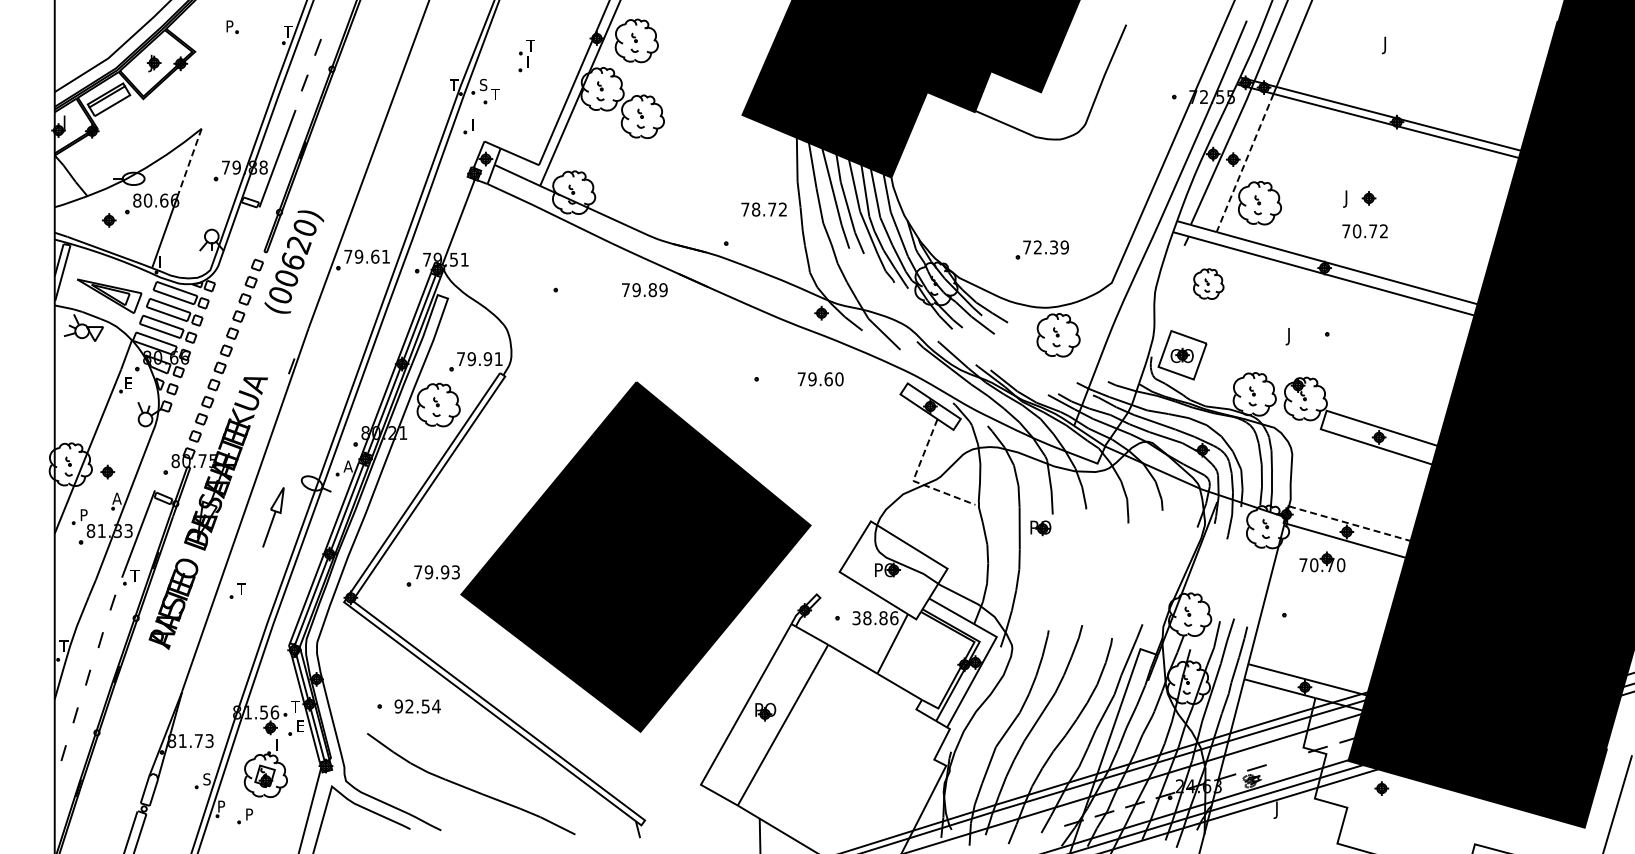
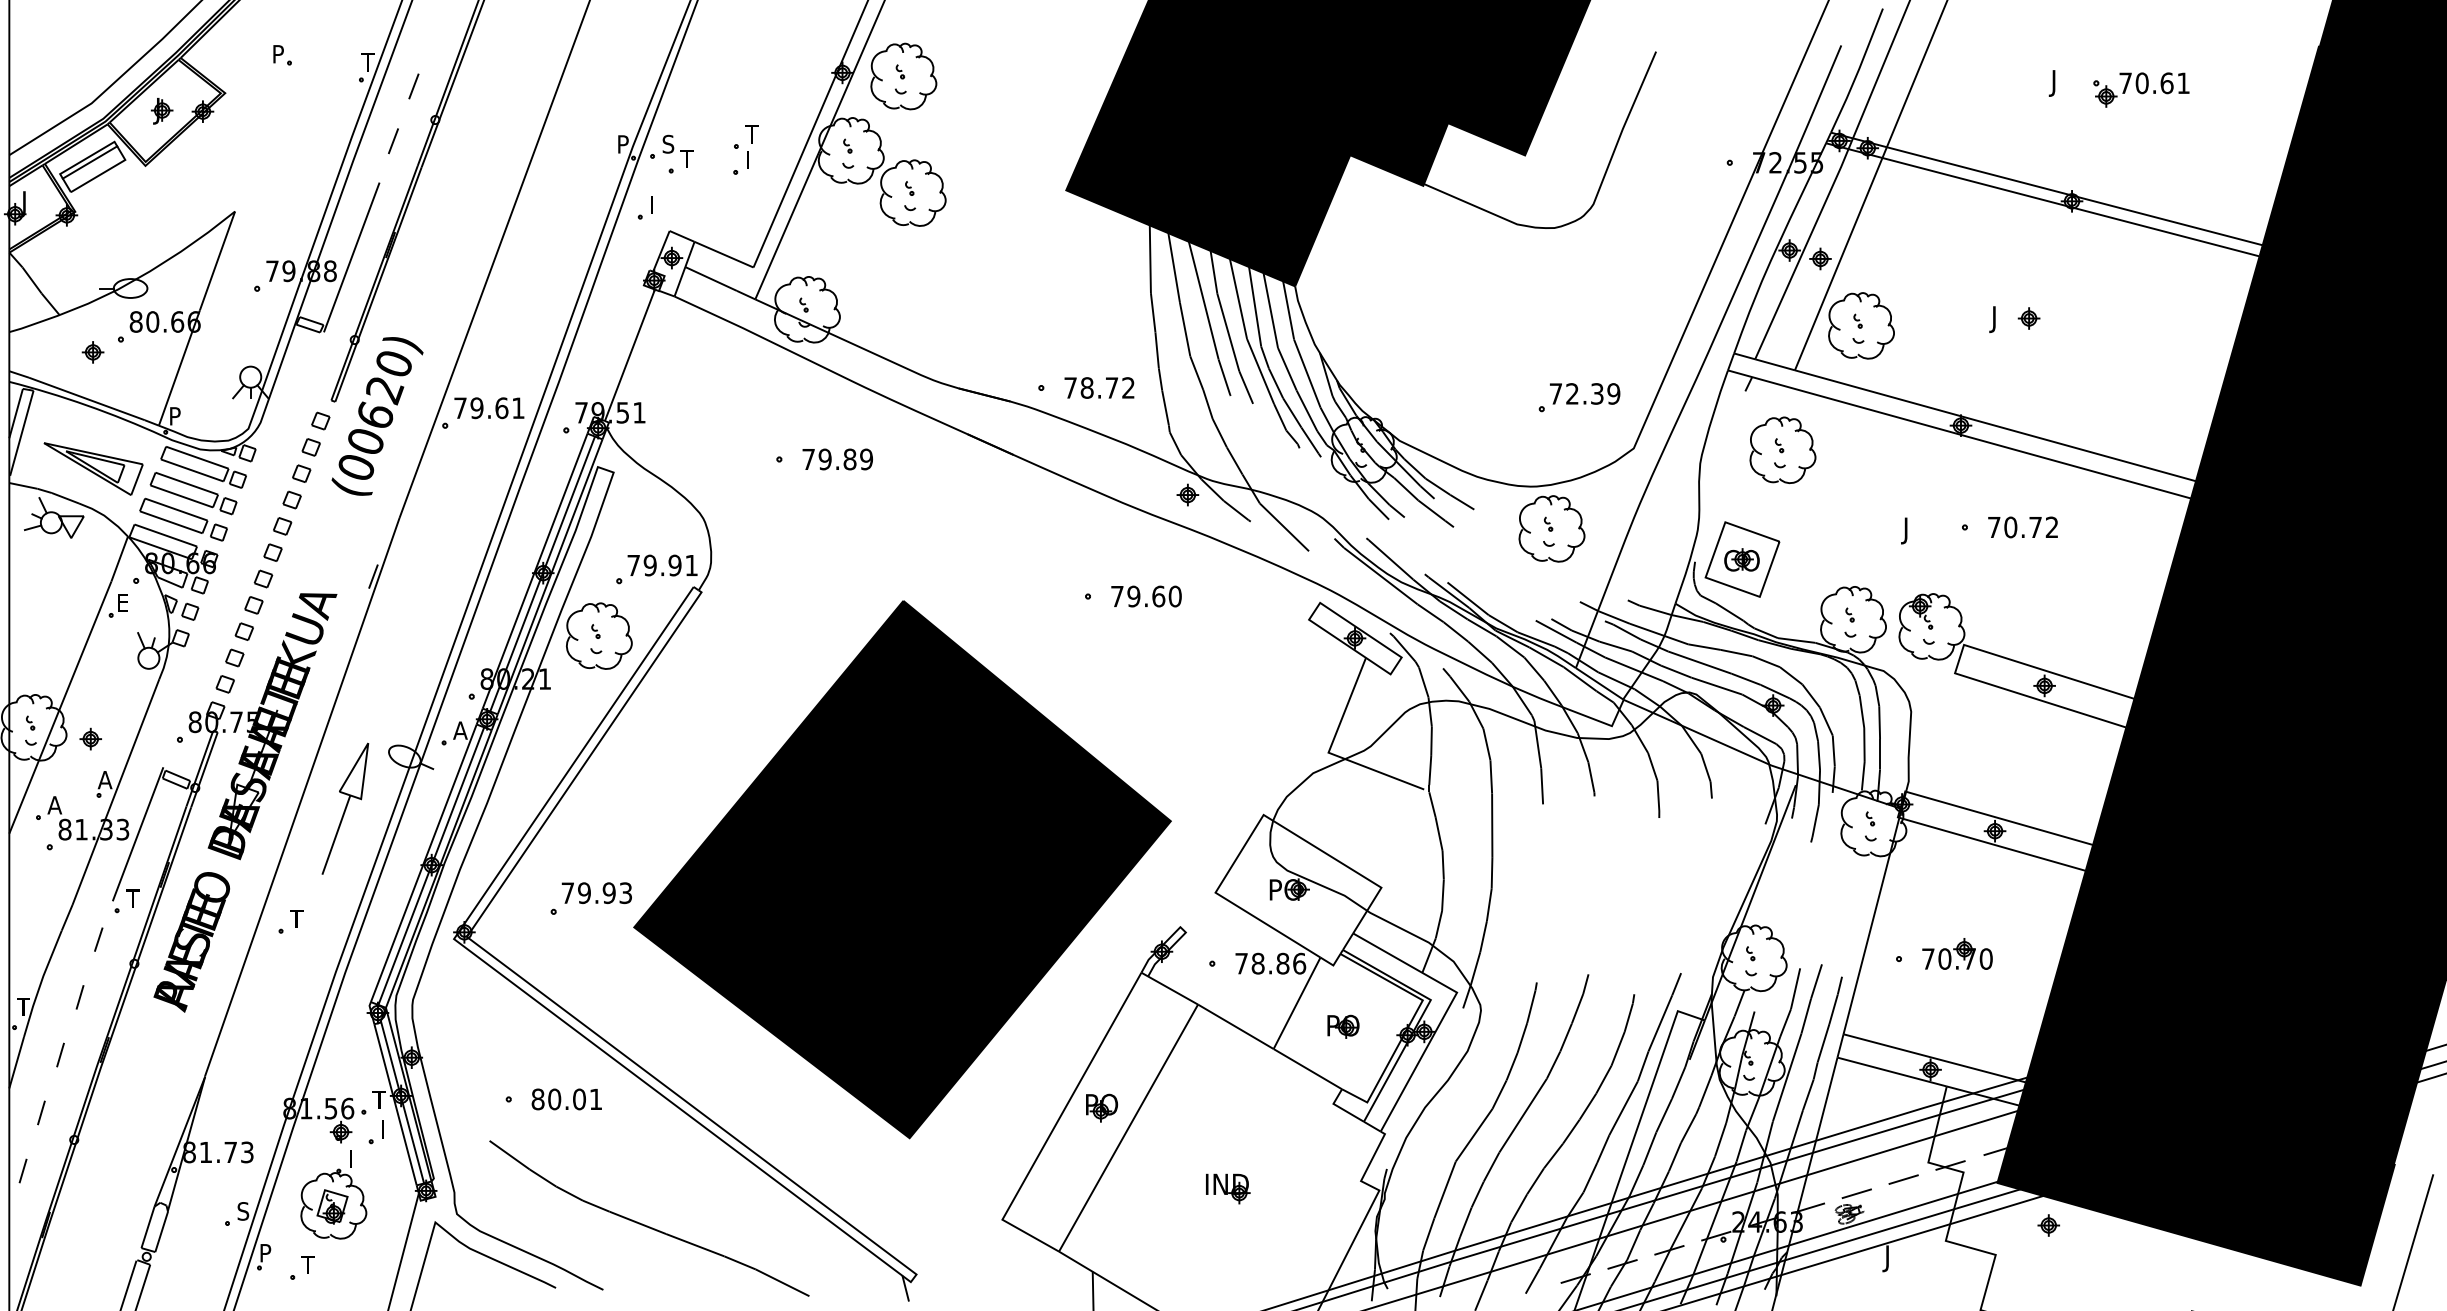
part: (1441, 49) -> (2140, 89), added
part: (526, 56) -> (745, 151), moved
text: (454, 84) -> (623, 143), T -> P
line: (190, 161) -> (217, 261), dashed -> solid
line: (1245, 163) -> (1839, 264), dashed -> solid
text: (763, 209) -> (1098, 387), moved
text: (1364, 231) -> (2022, 527), moved
part: (1041, 249) -> (1578, 397), moved
text: (162, 261) -> (174, 415), I -> P
part: (1208, 283) -> (1782, 449), size x1.43
text: (644, 290) -> (837, 460), moved
text: (820, 379) -> (1146, 596), moved
line: (913, 480) -> (1329, 752), dashed -> solid
text: (83, 515) -> (53, 805), P -> A
part: (273, 517) -> (345, 808), size x1.43
line: (1350, 523) -> (2000, 818), dashed -> solid
part: (1040, 528) -> (1342, 1027), moved
part: (1322, 561) -> (1957, 953), moved
text: (856, 618) -> (1241, 964), 38.86 -> 78.86
text: (417, 706) -> (566, 1099), 92.54 -> 80.01
text: (301, 725) -> (388, 1128), E -> I
line: (1287, 758) -> (1903, 1179), added
part: (847, 764) -> (1227, 1188), added
text: (249, 814) -> (308, 1265), P -> T

